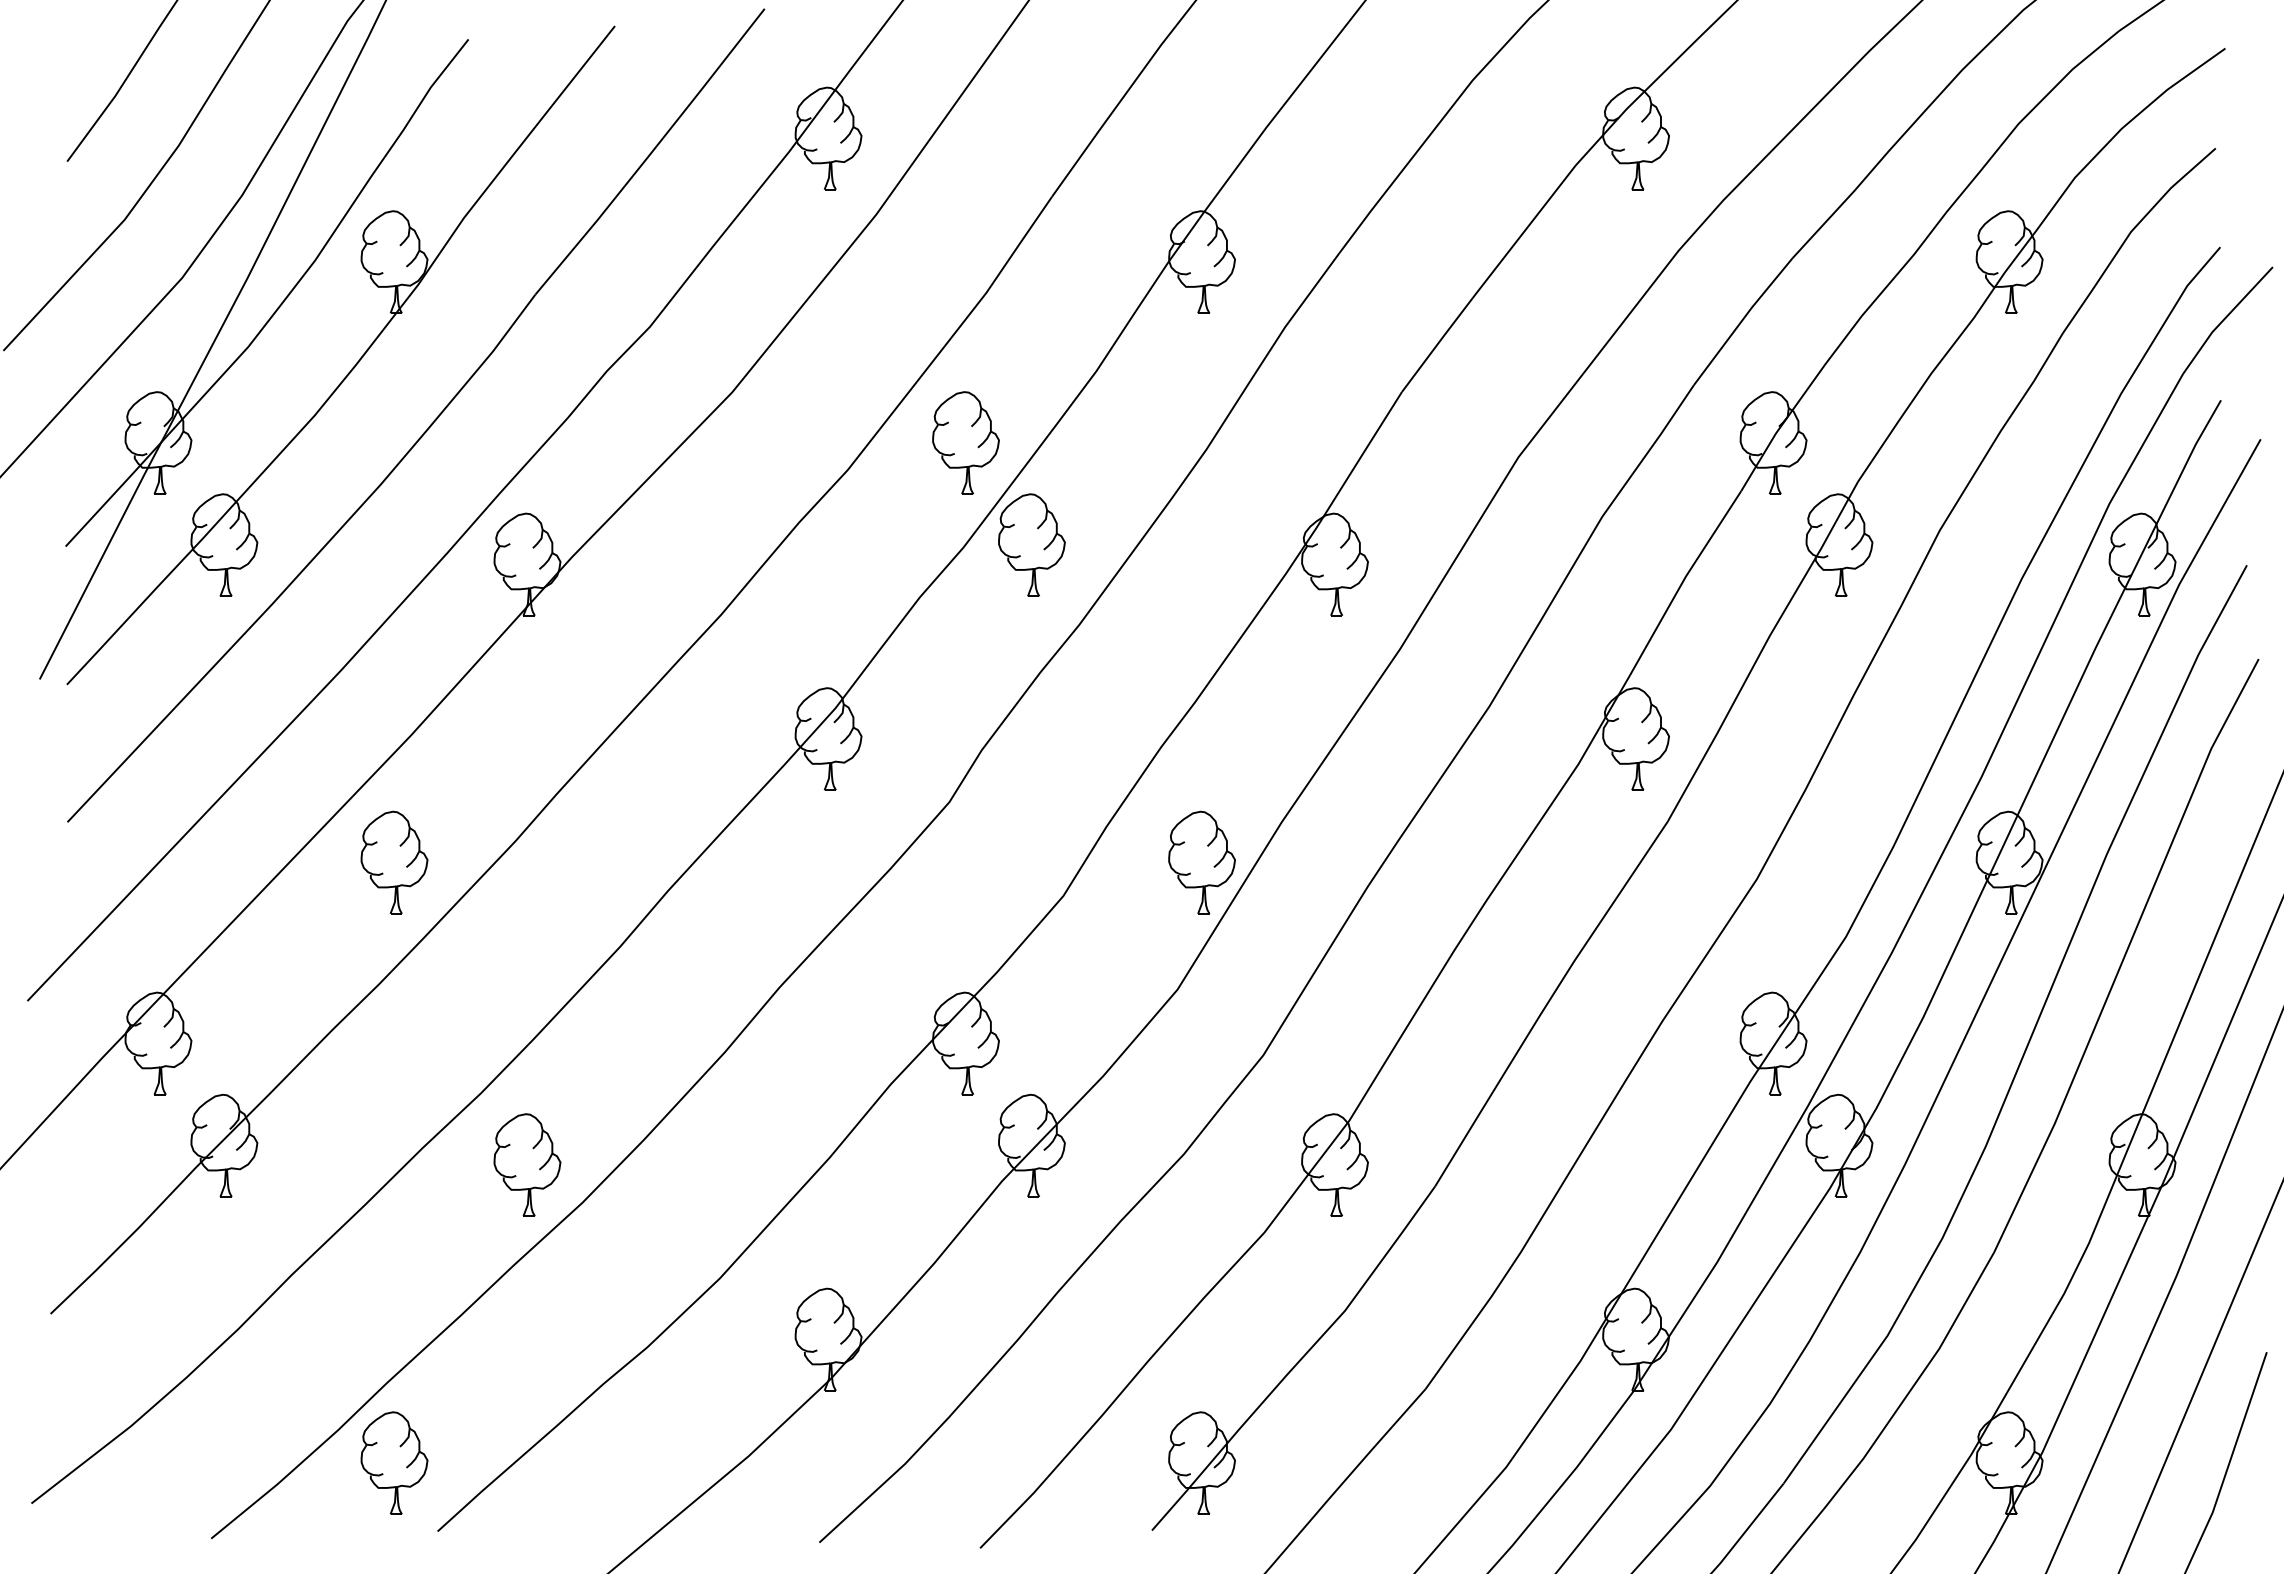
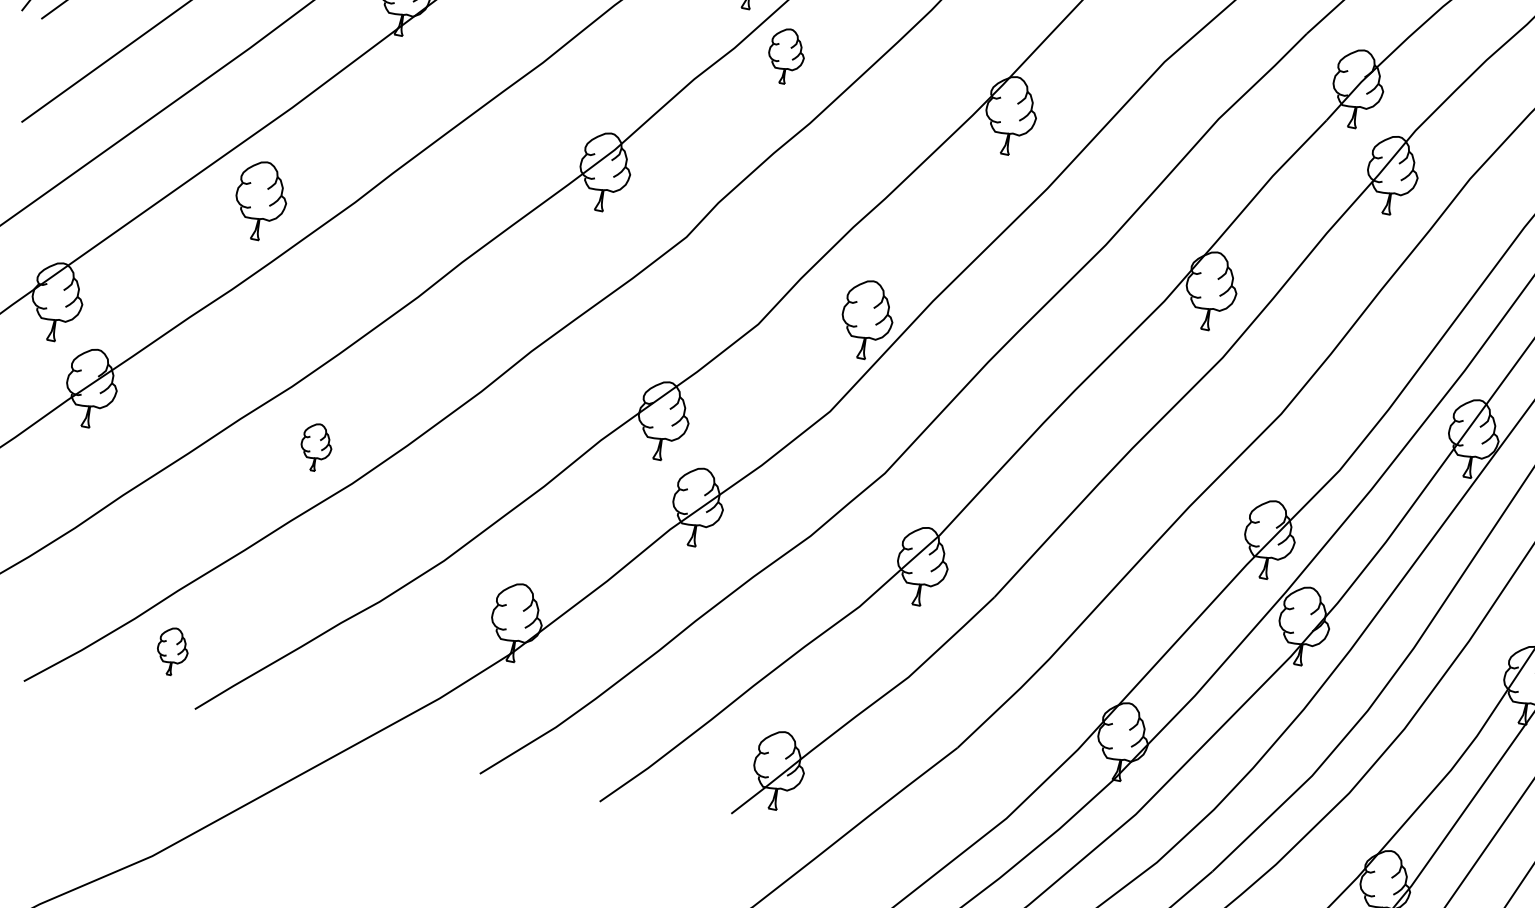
part: (1031, 544) -> (786, 55), size x0.7
part: (527, 1164) -> (316, 447), size x0.6
part: (394, 1462) -> (172, 651), size x0.6

